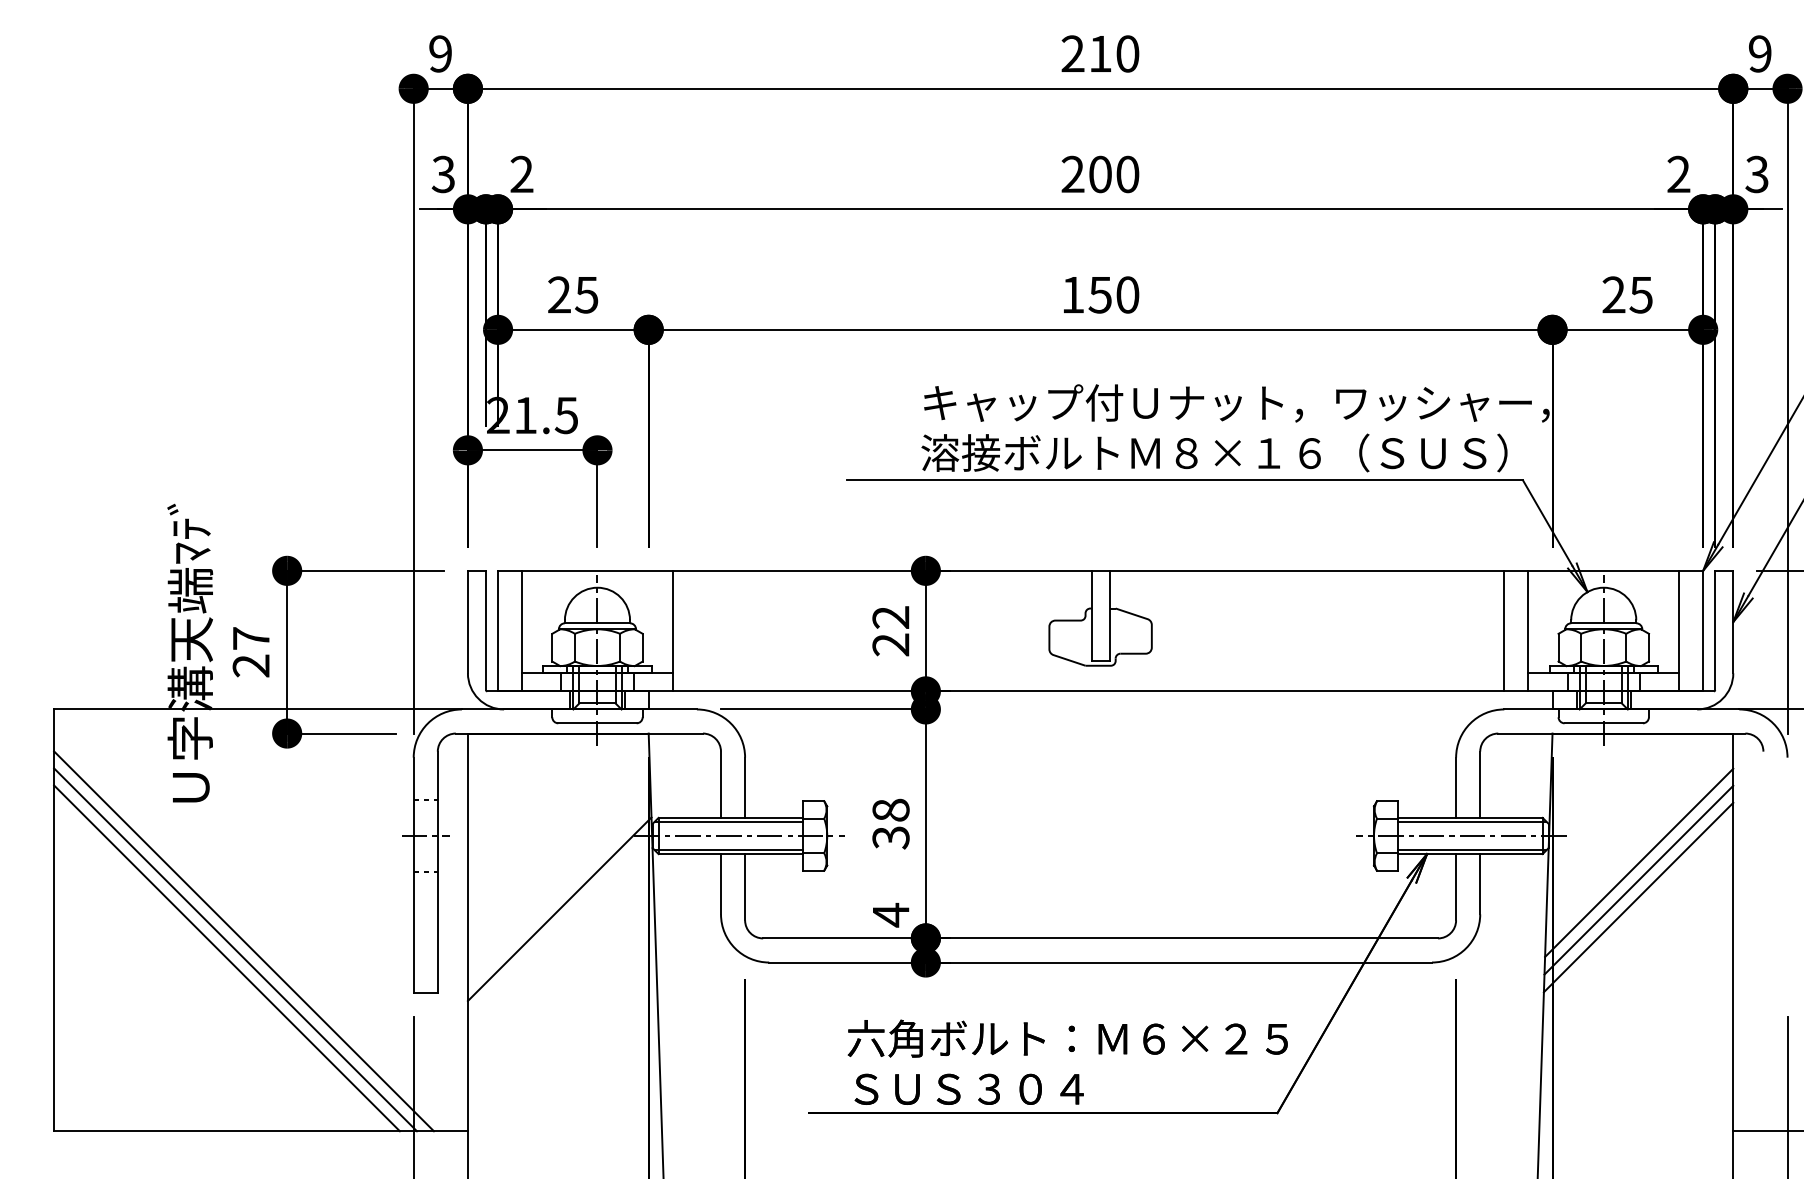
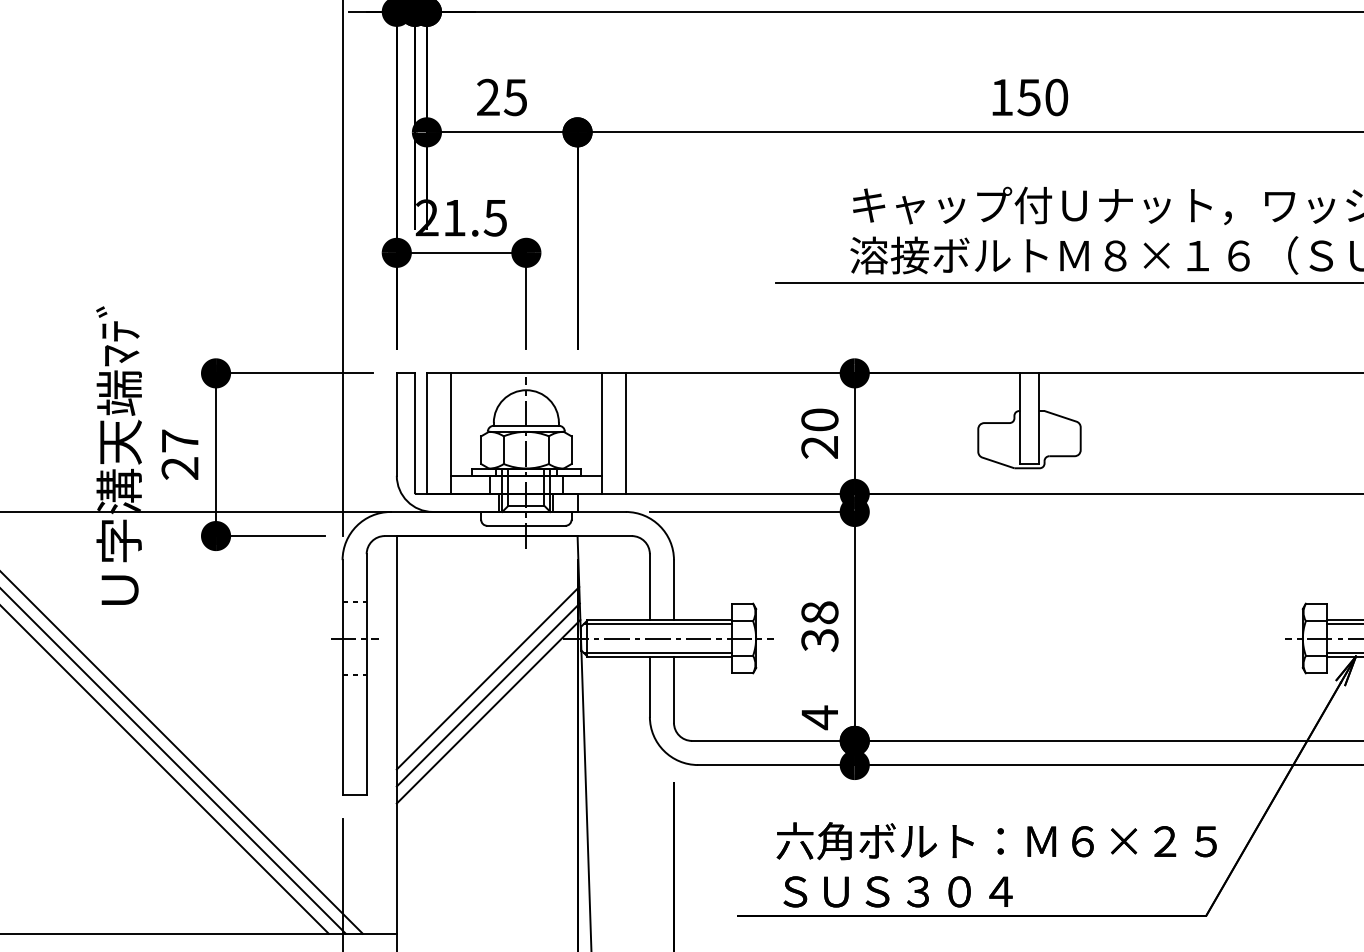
text: (890, 617) -> (819, 420), 22 -> 20
line: (696, 630) -> (625, 433), added
line: (558, 875) -> (487, 678), added
line: (558, 891) -> (487, 694), added

